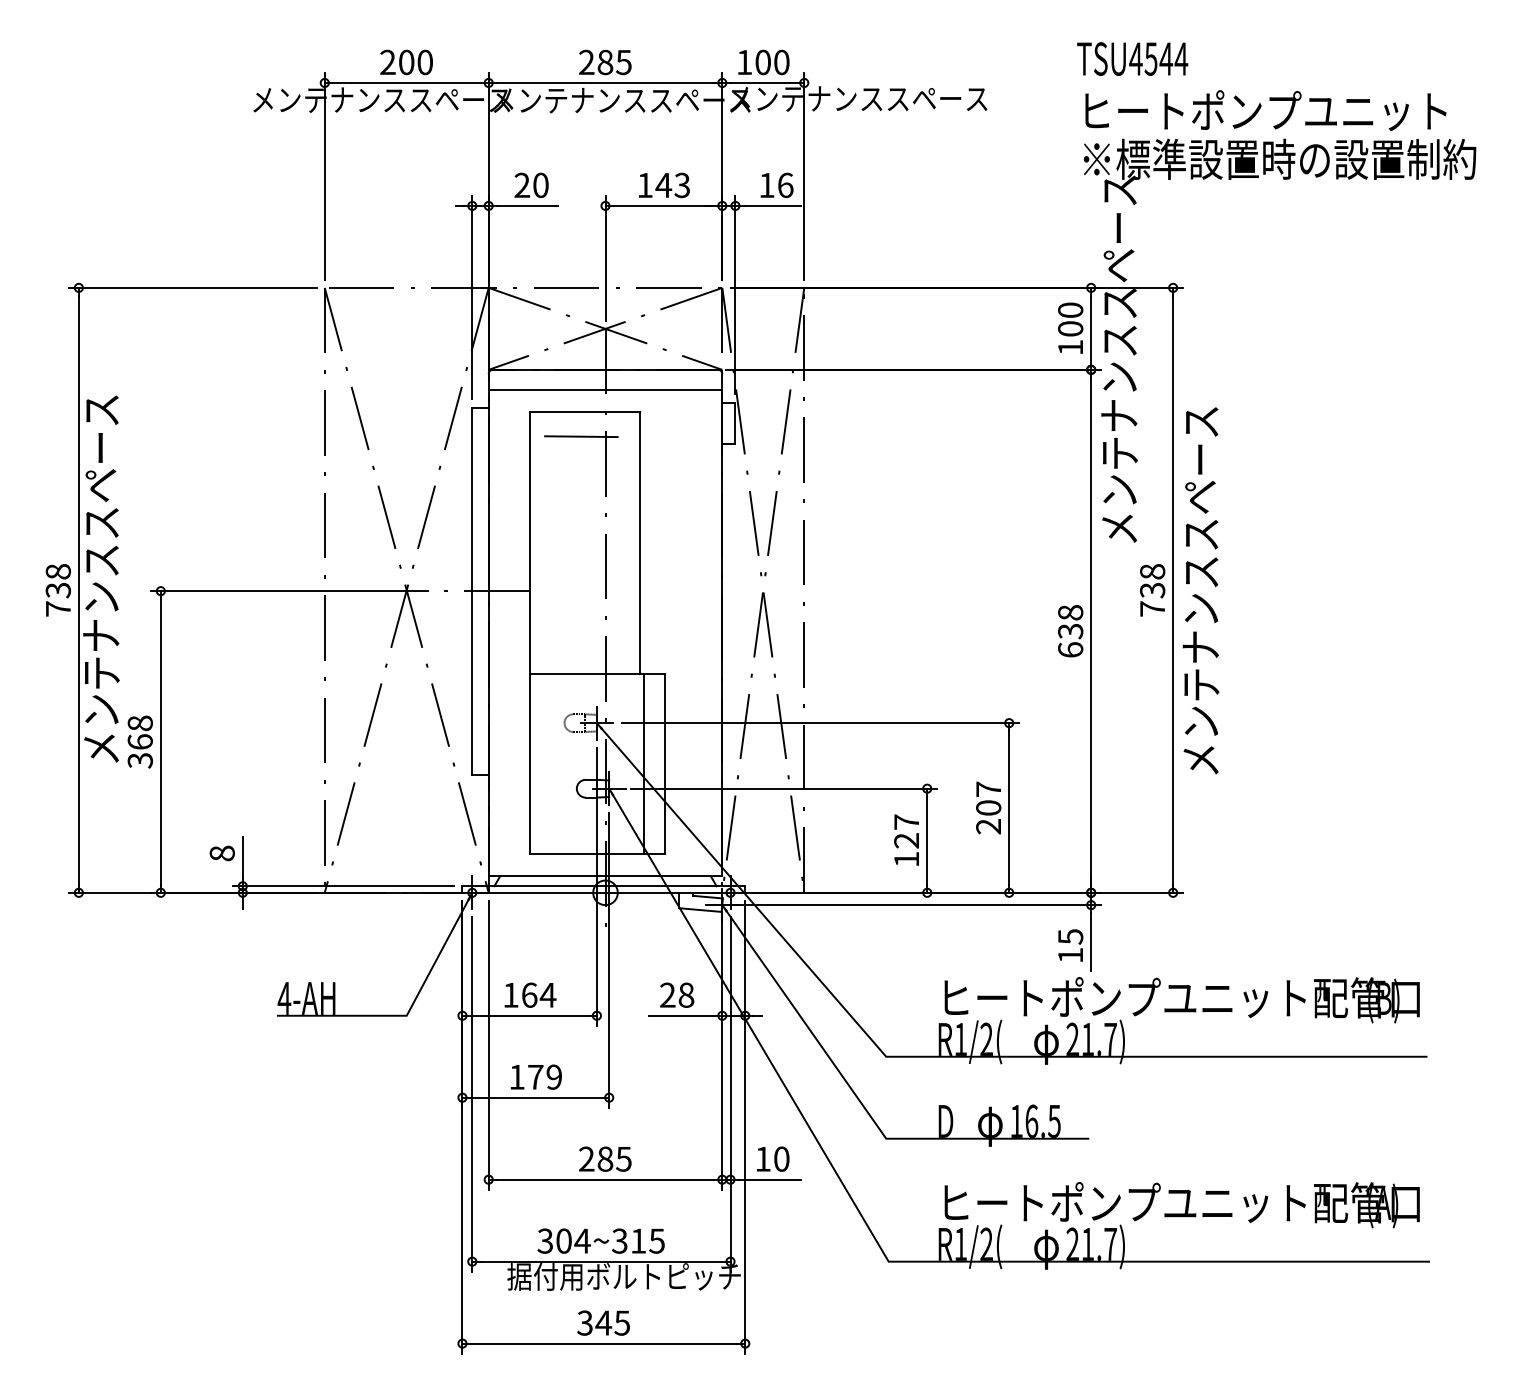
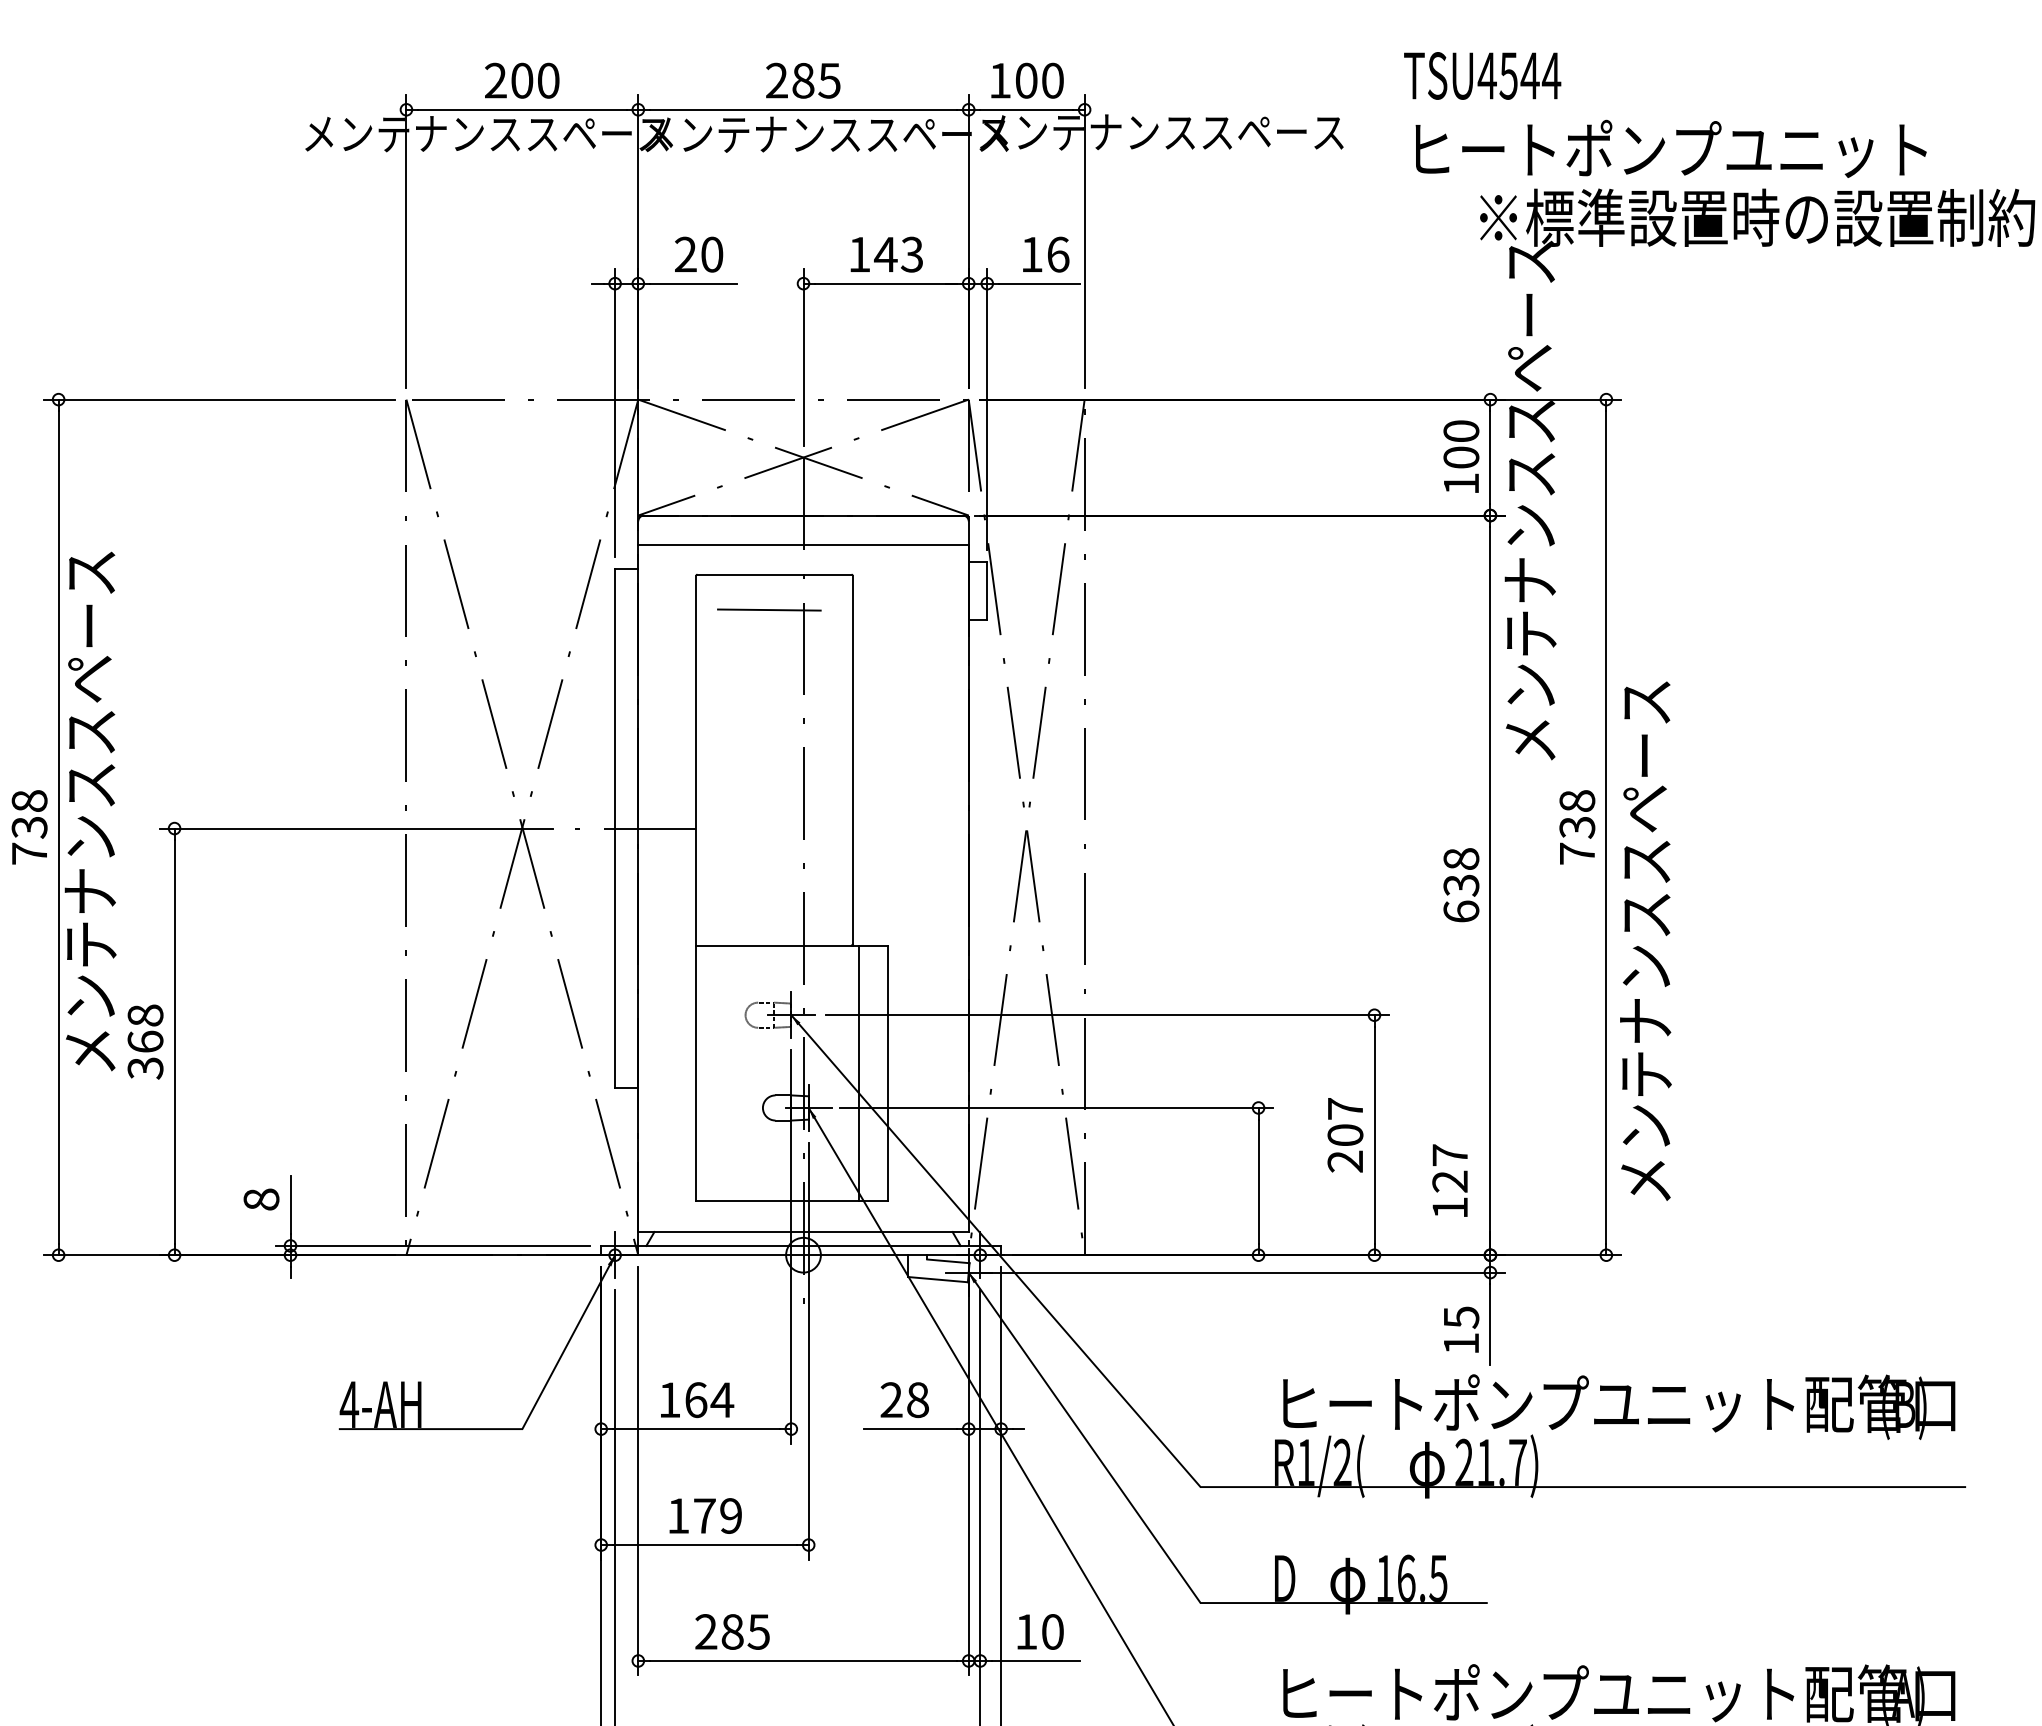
text: (1132, 58) -> (1482, 75), moved
text: (1265, 110) -> (1670, 148), moved
text: (1200, 590) -> (1645, 940), moved
text: (906, 839) -> (1449, 1179), moved
text: (605, 1158) -> (732, 1630), moved

